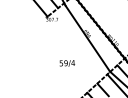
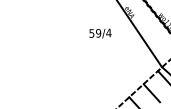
text: (67, 63) -> (100, 33), moved

